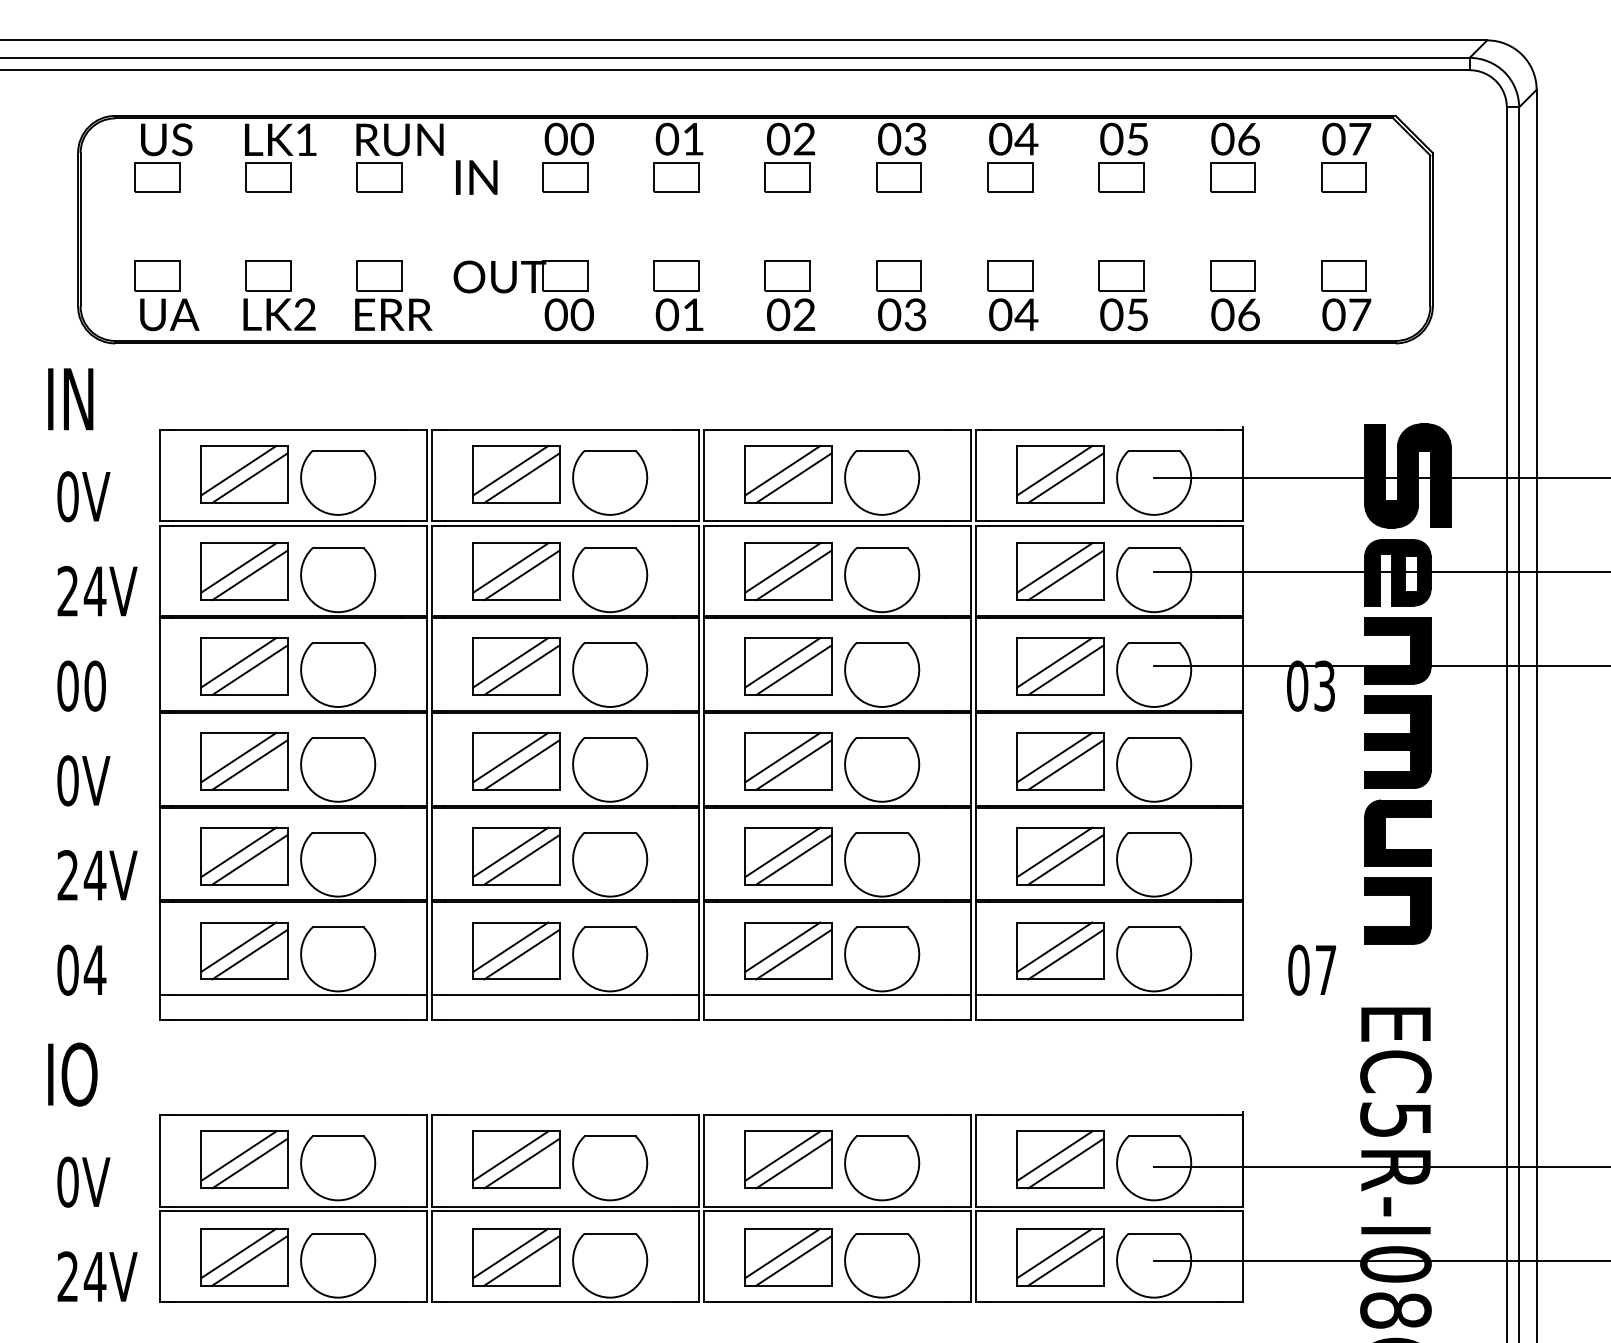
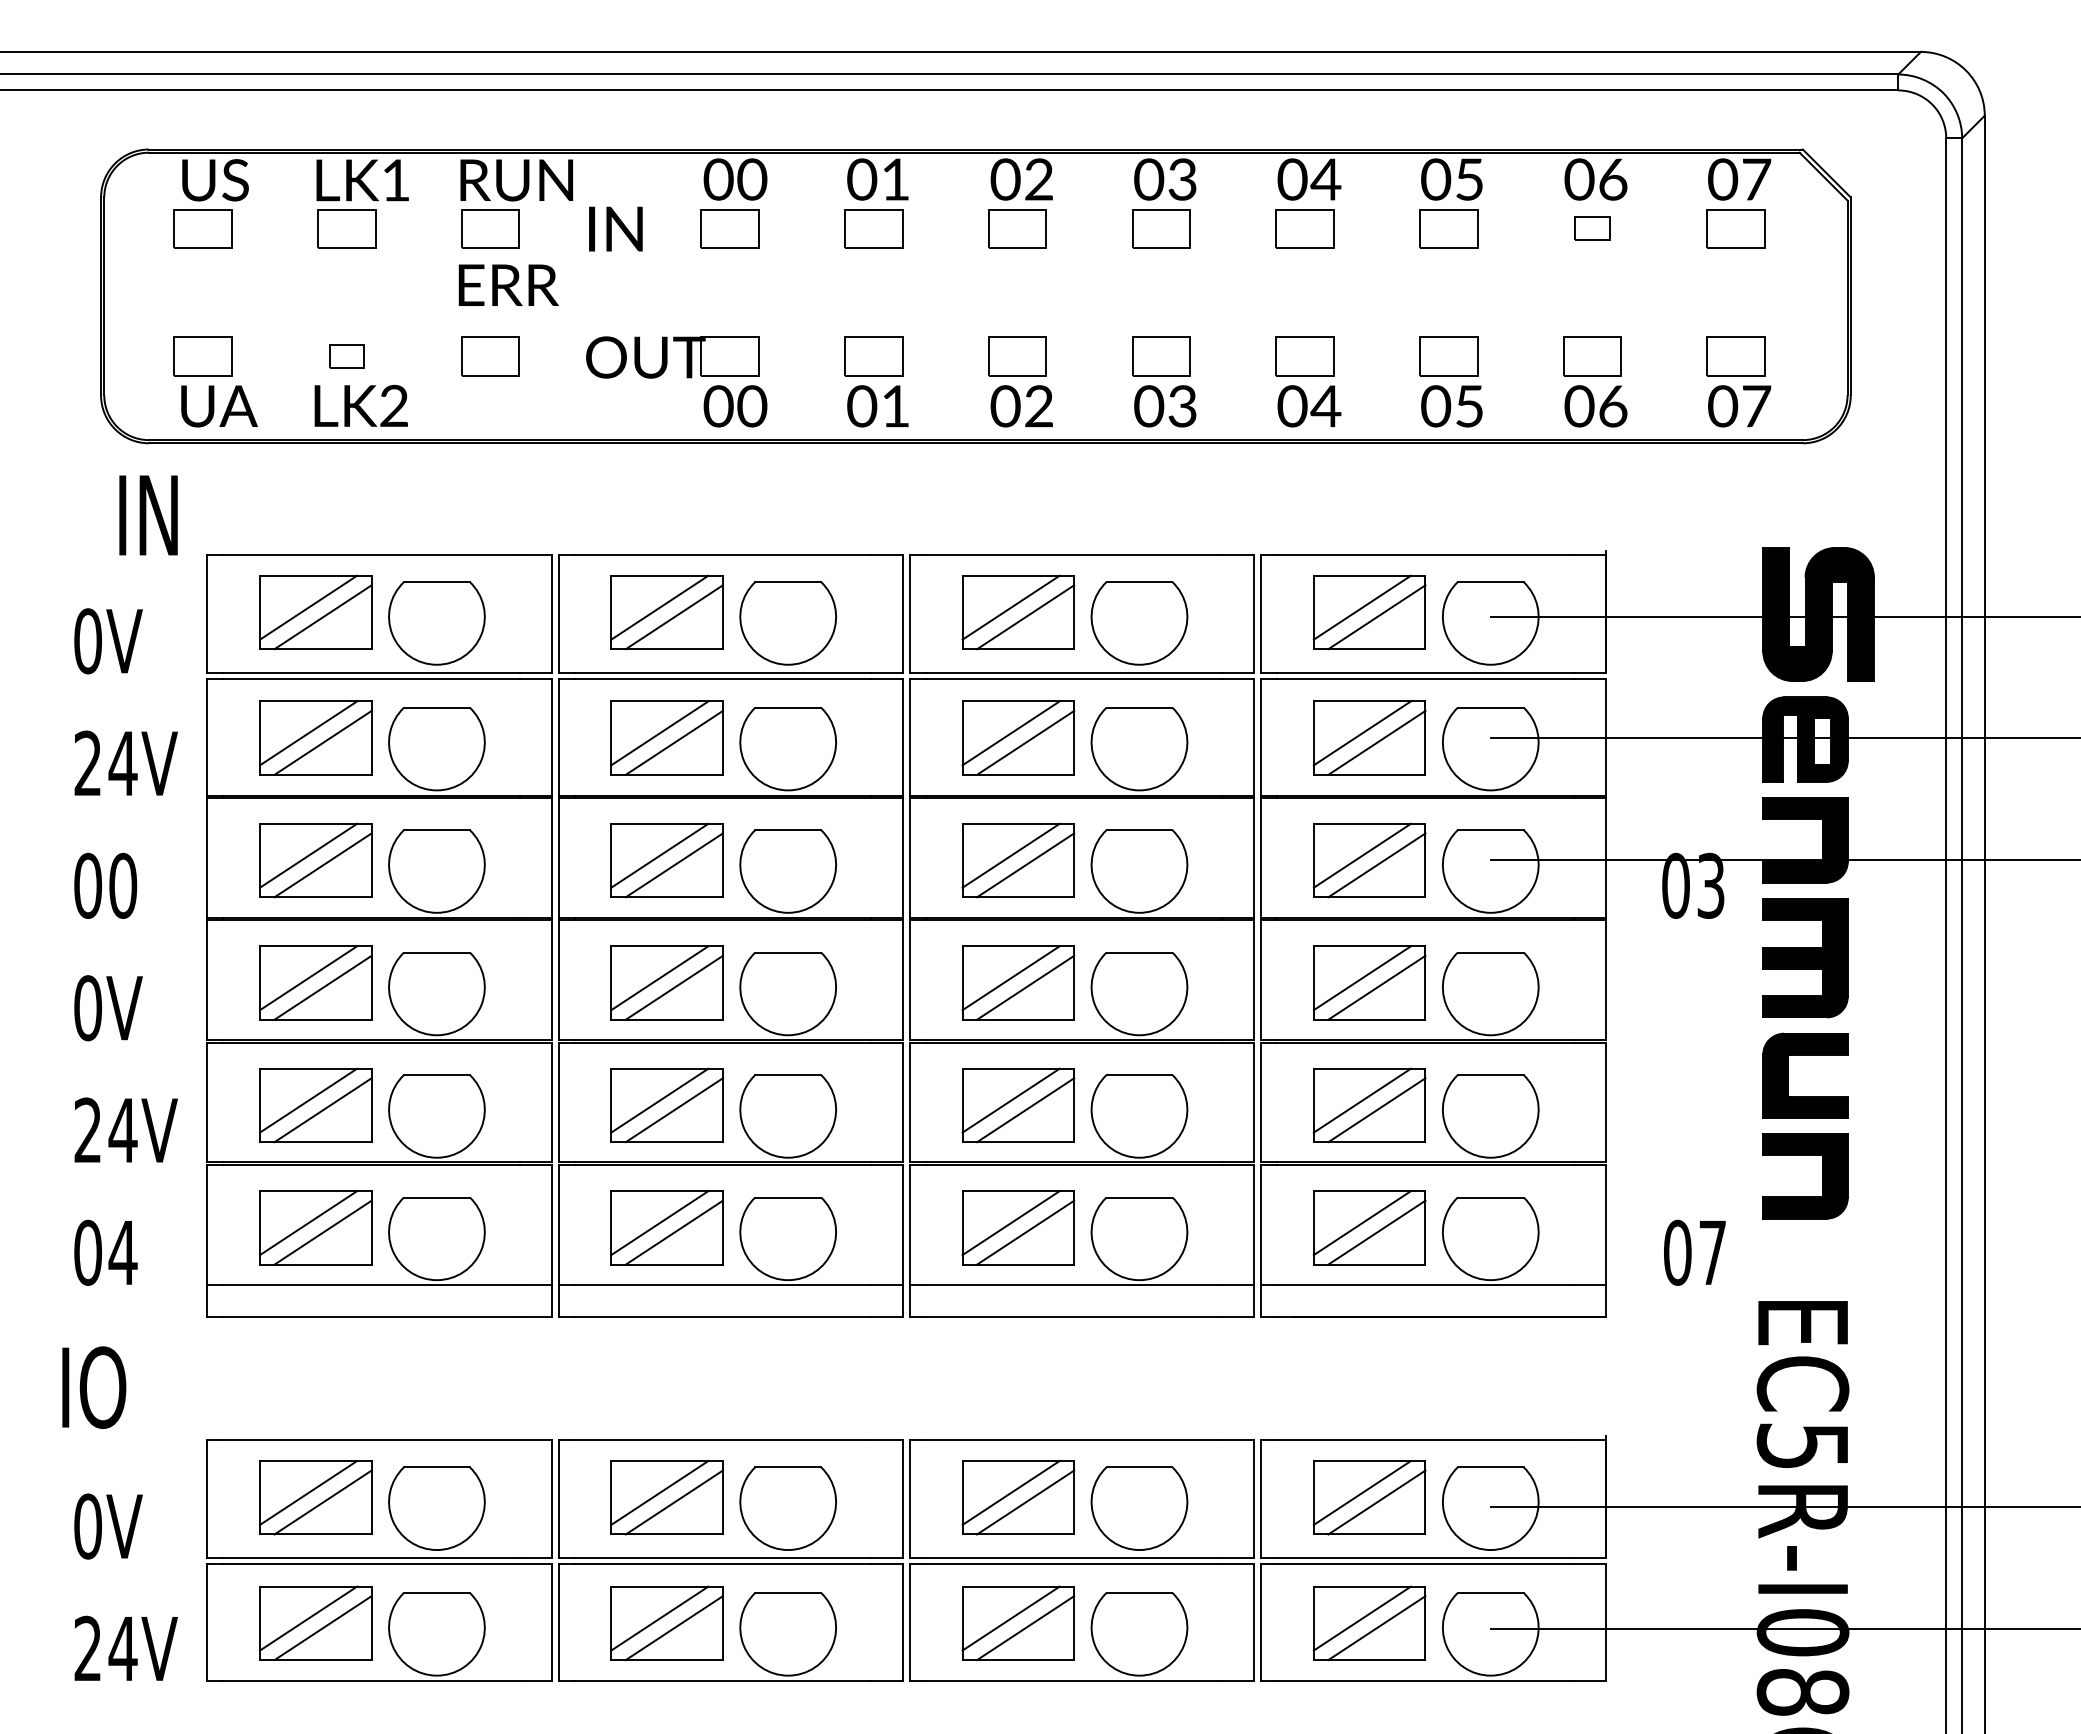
part: (1232, 177) -> (1592, 228), size x0.6
part: (268, 276) -> (346, 356), size x0.6
text: (393, 314) -> (508, 284), moved
text: (70, 399) -> (148, 515), moved

